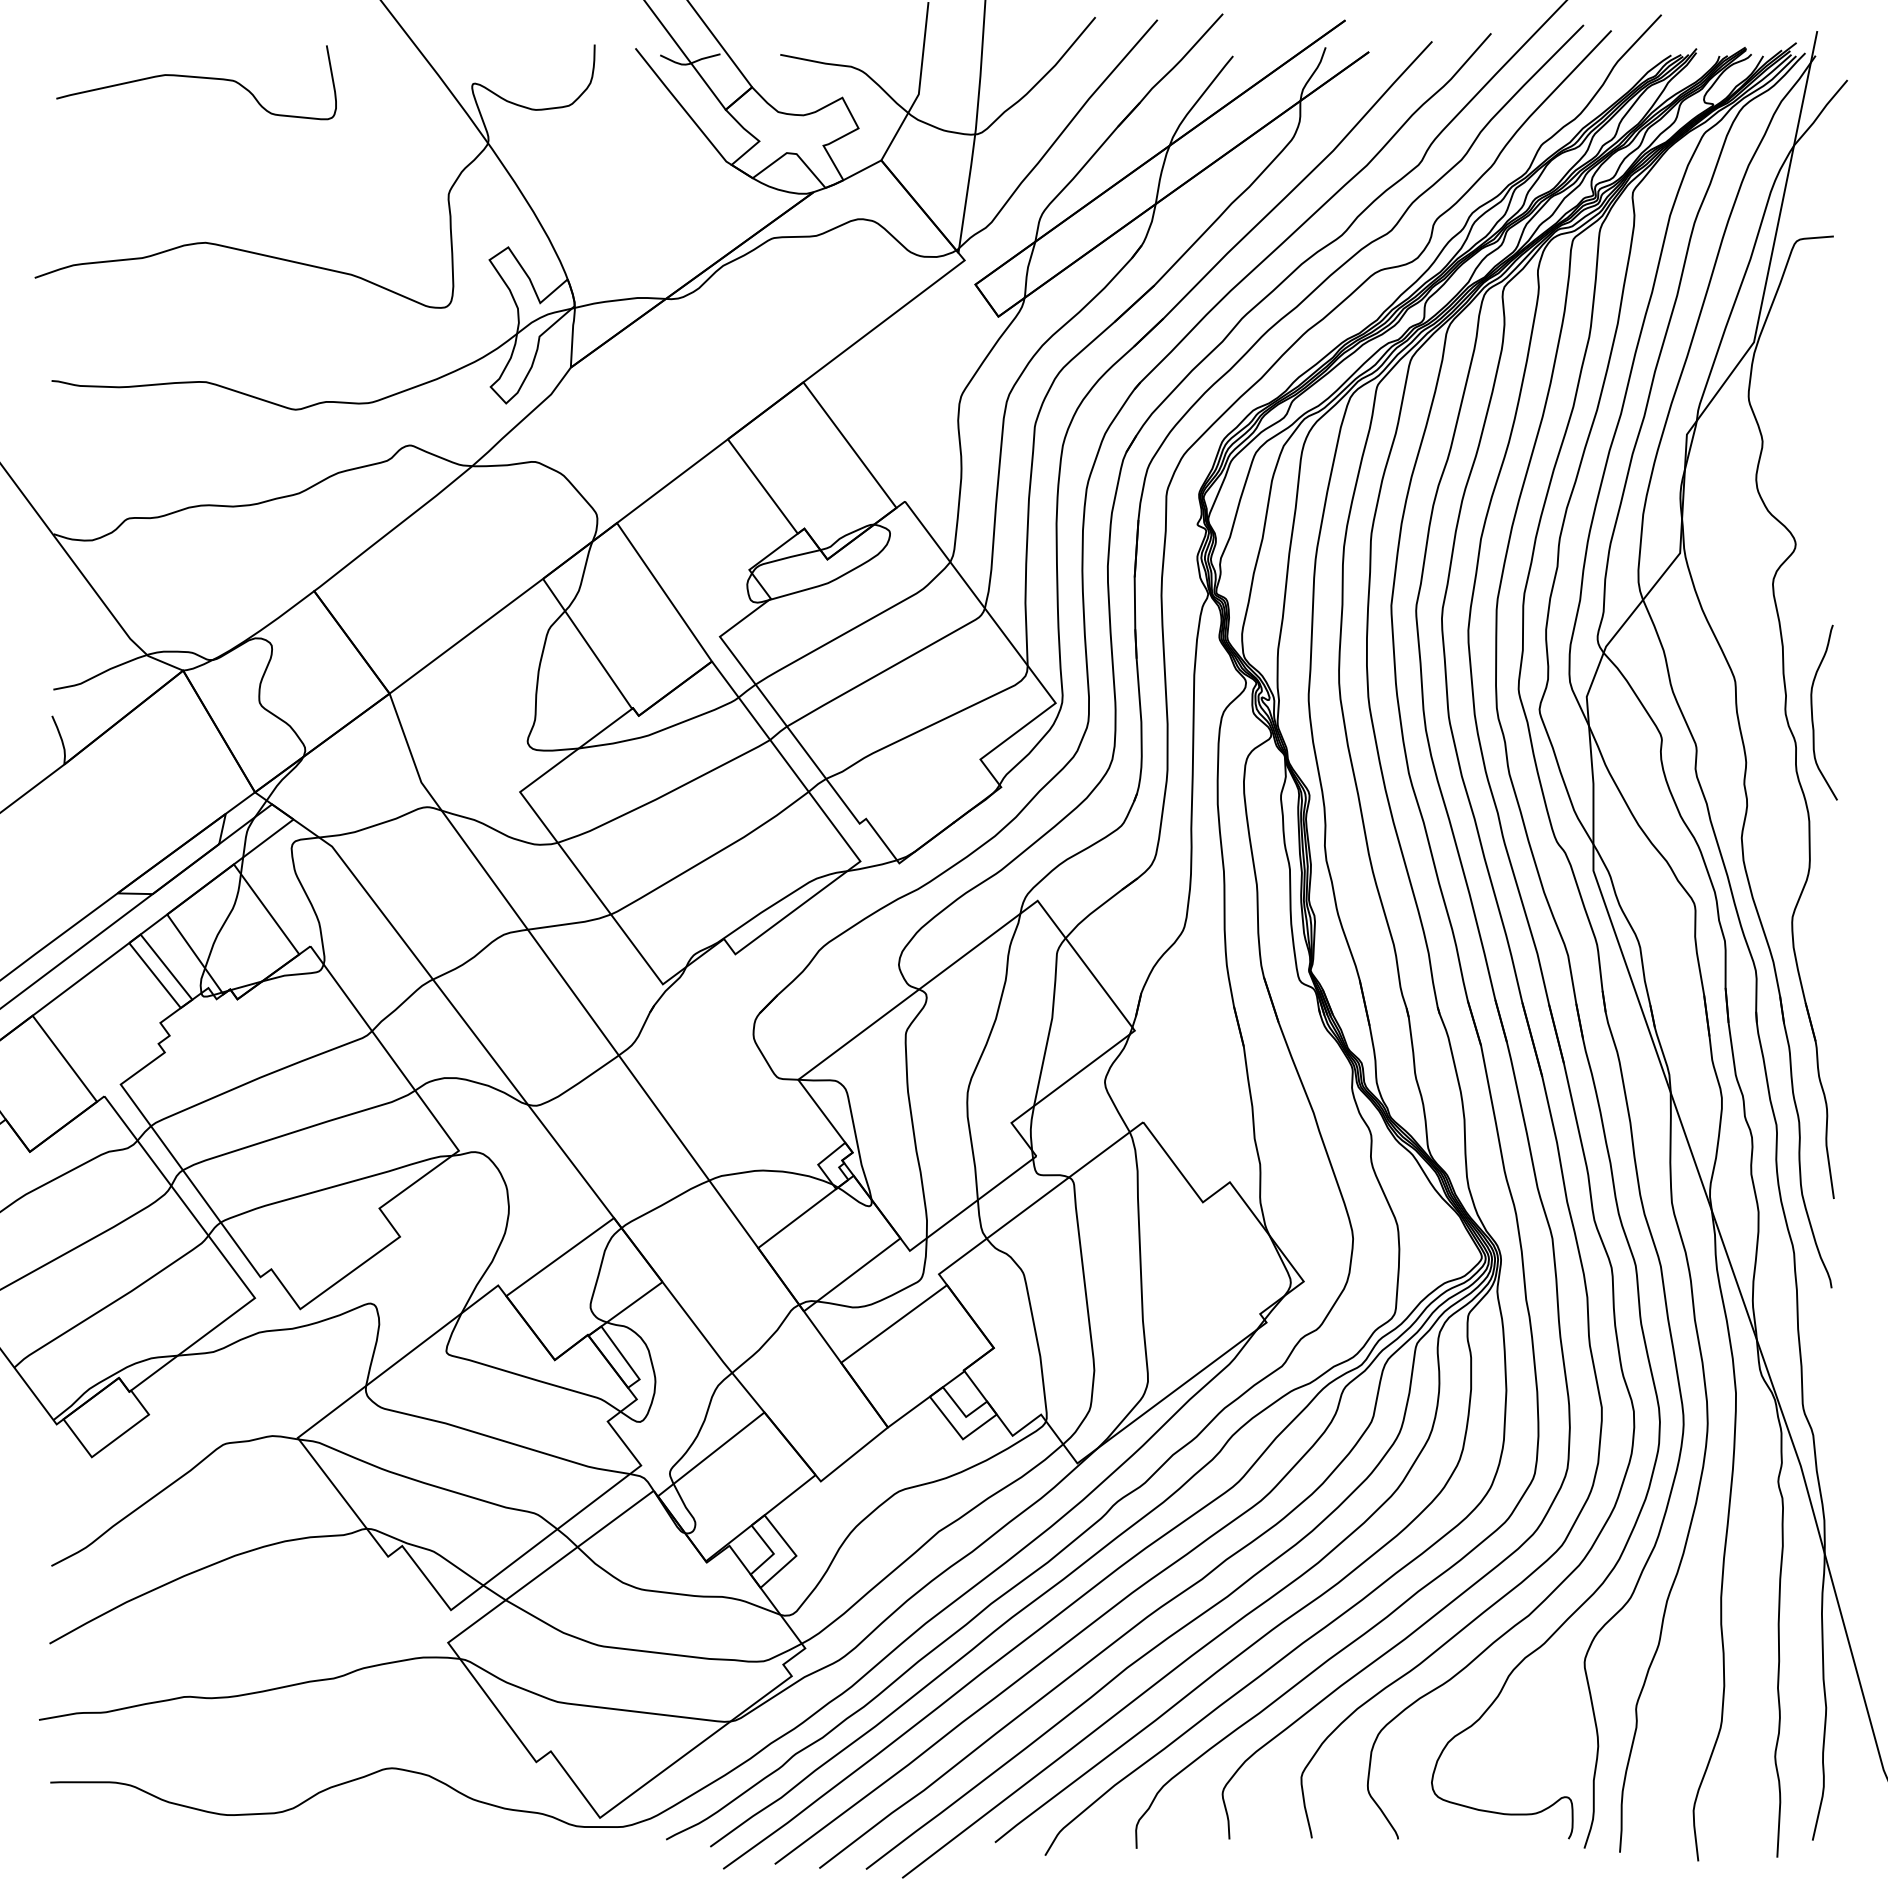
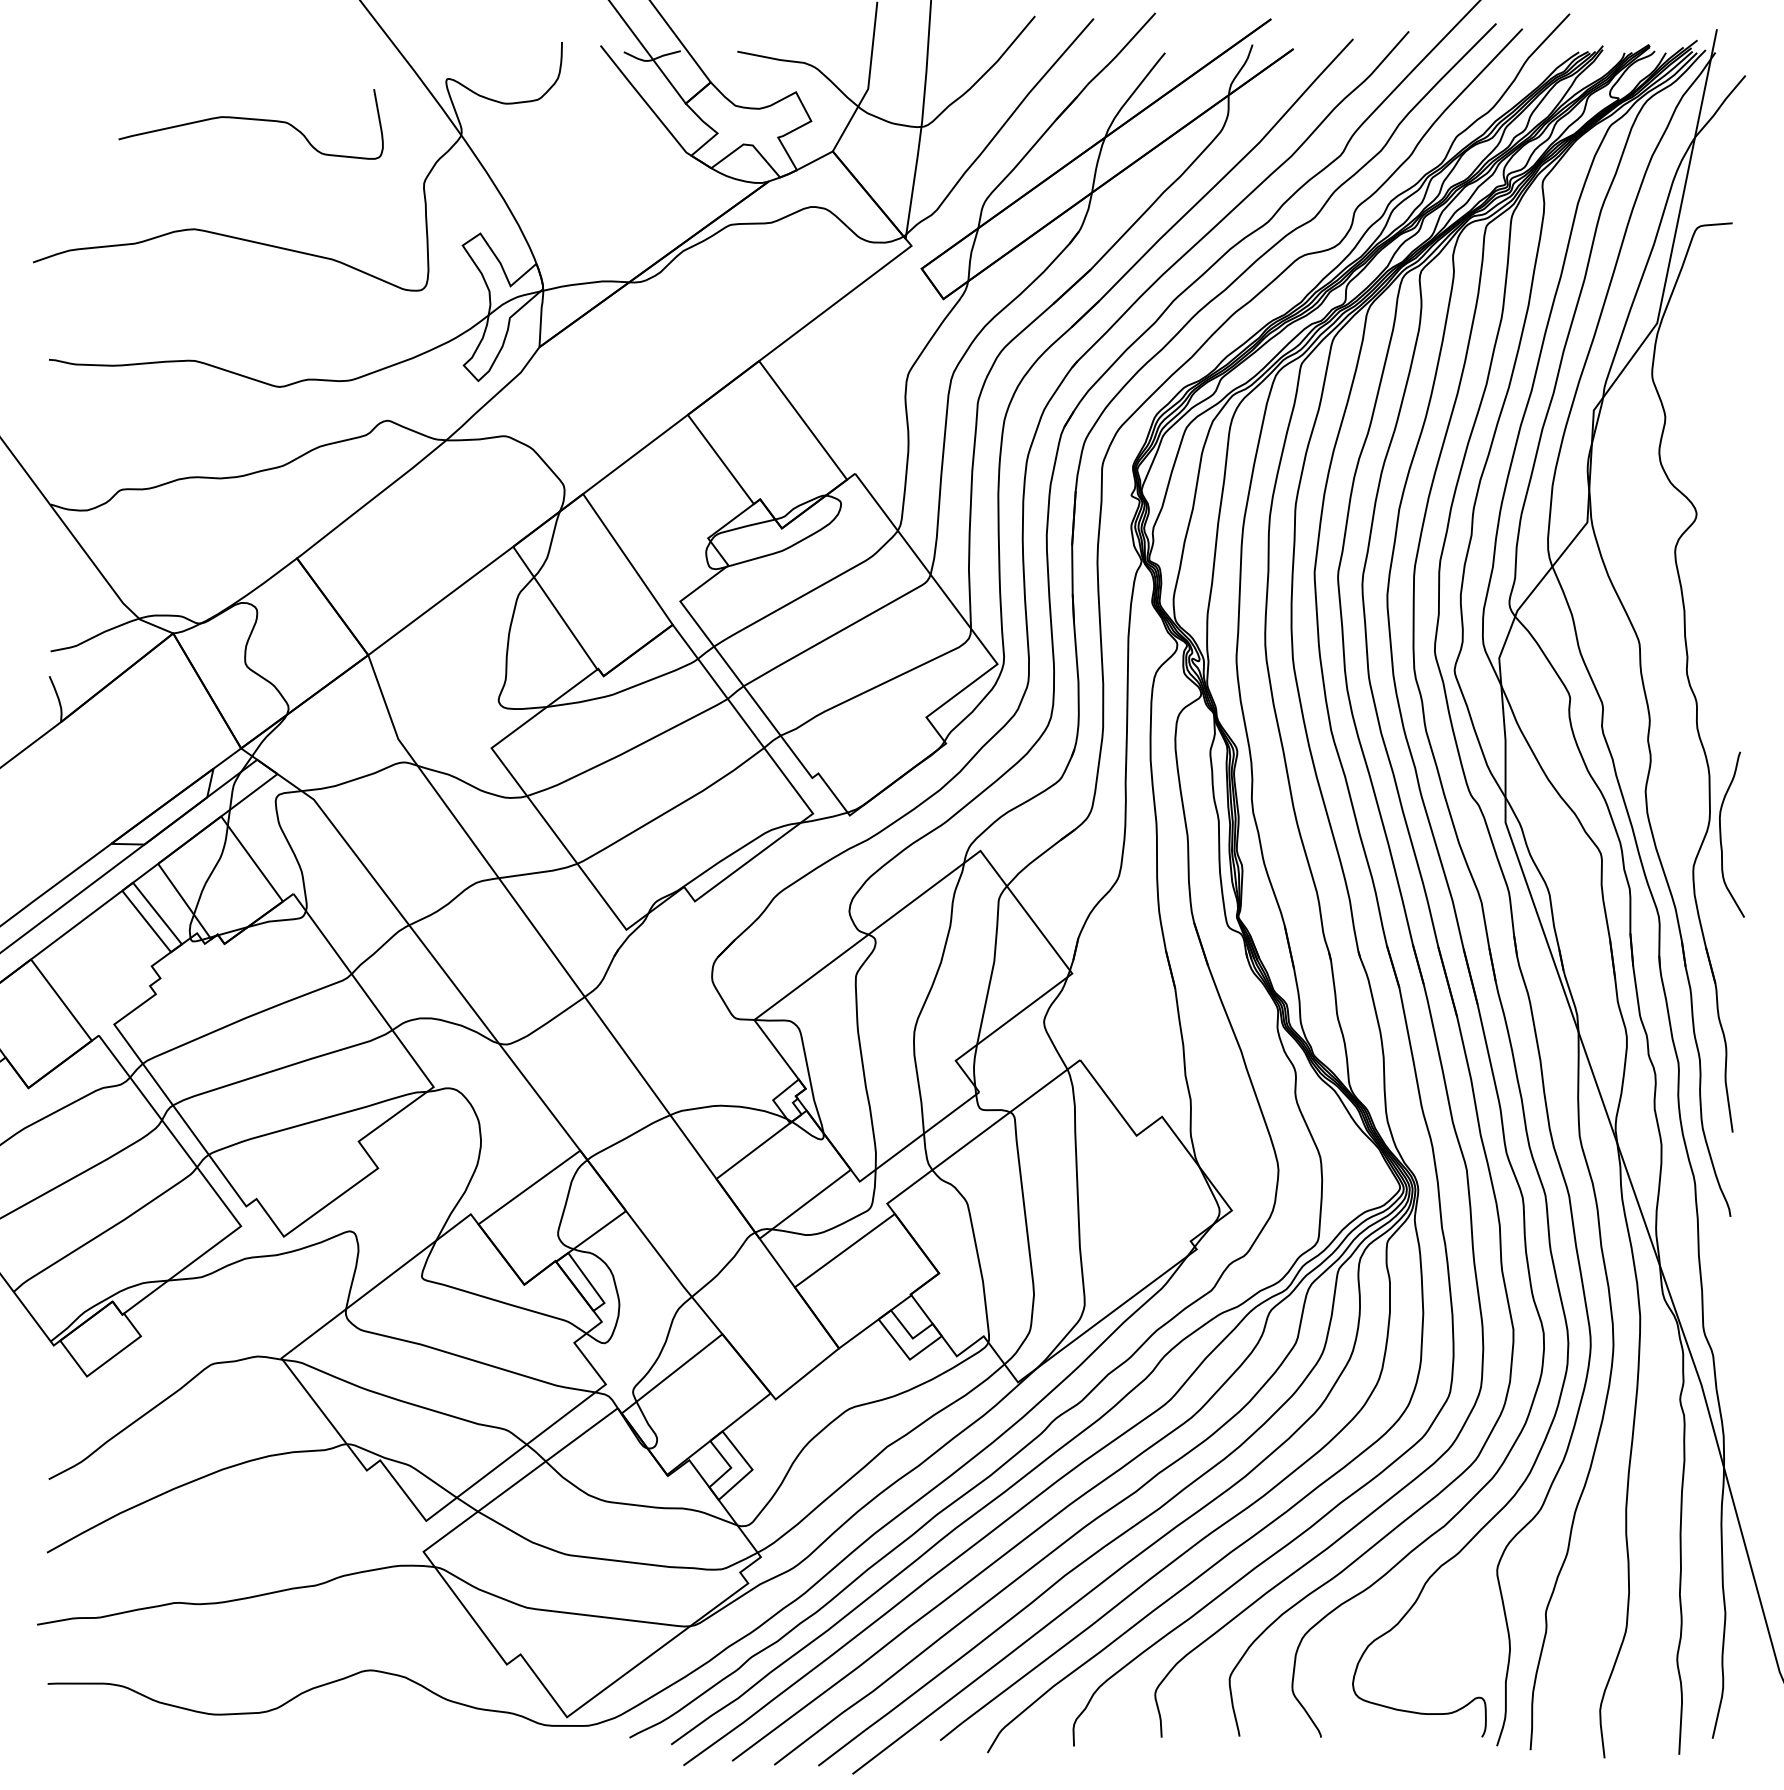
curve: (196, 78) -> (251, 120), moved
curve: (1812, 712) -> (1720, 834), moved

